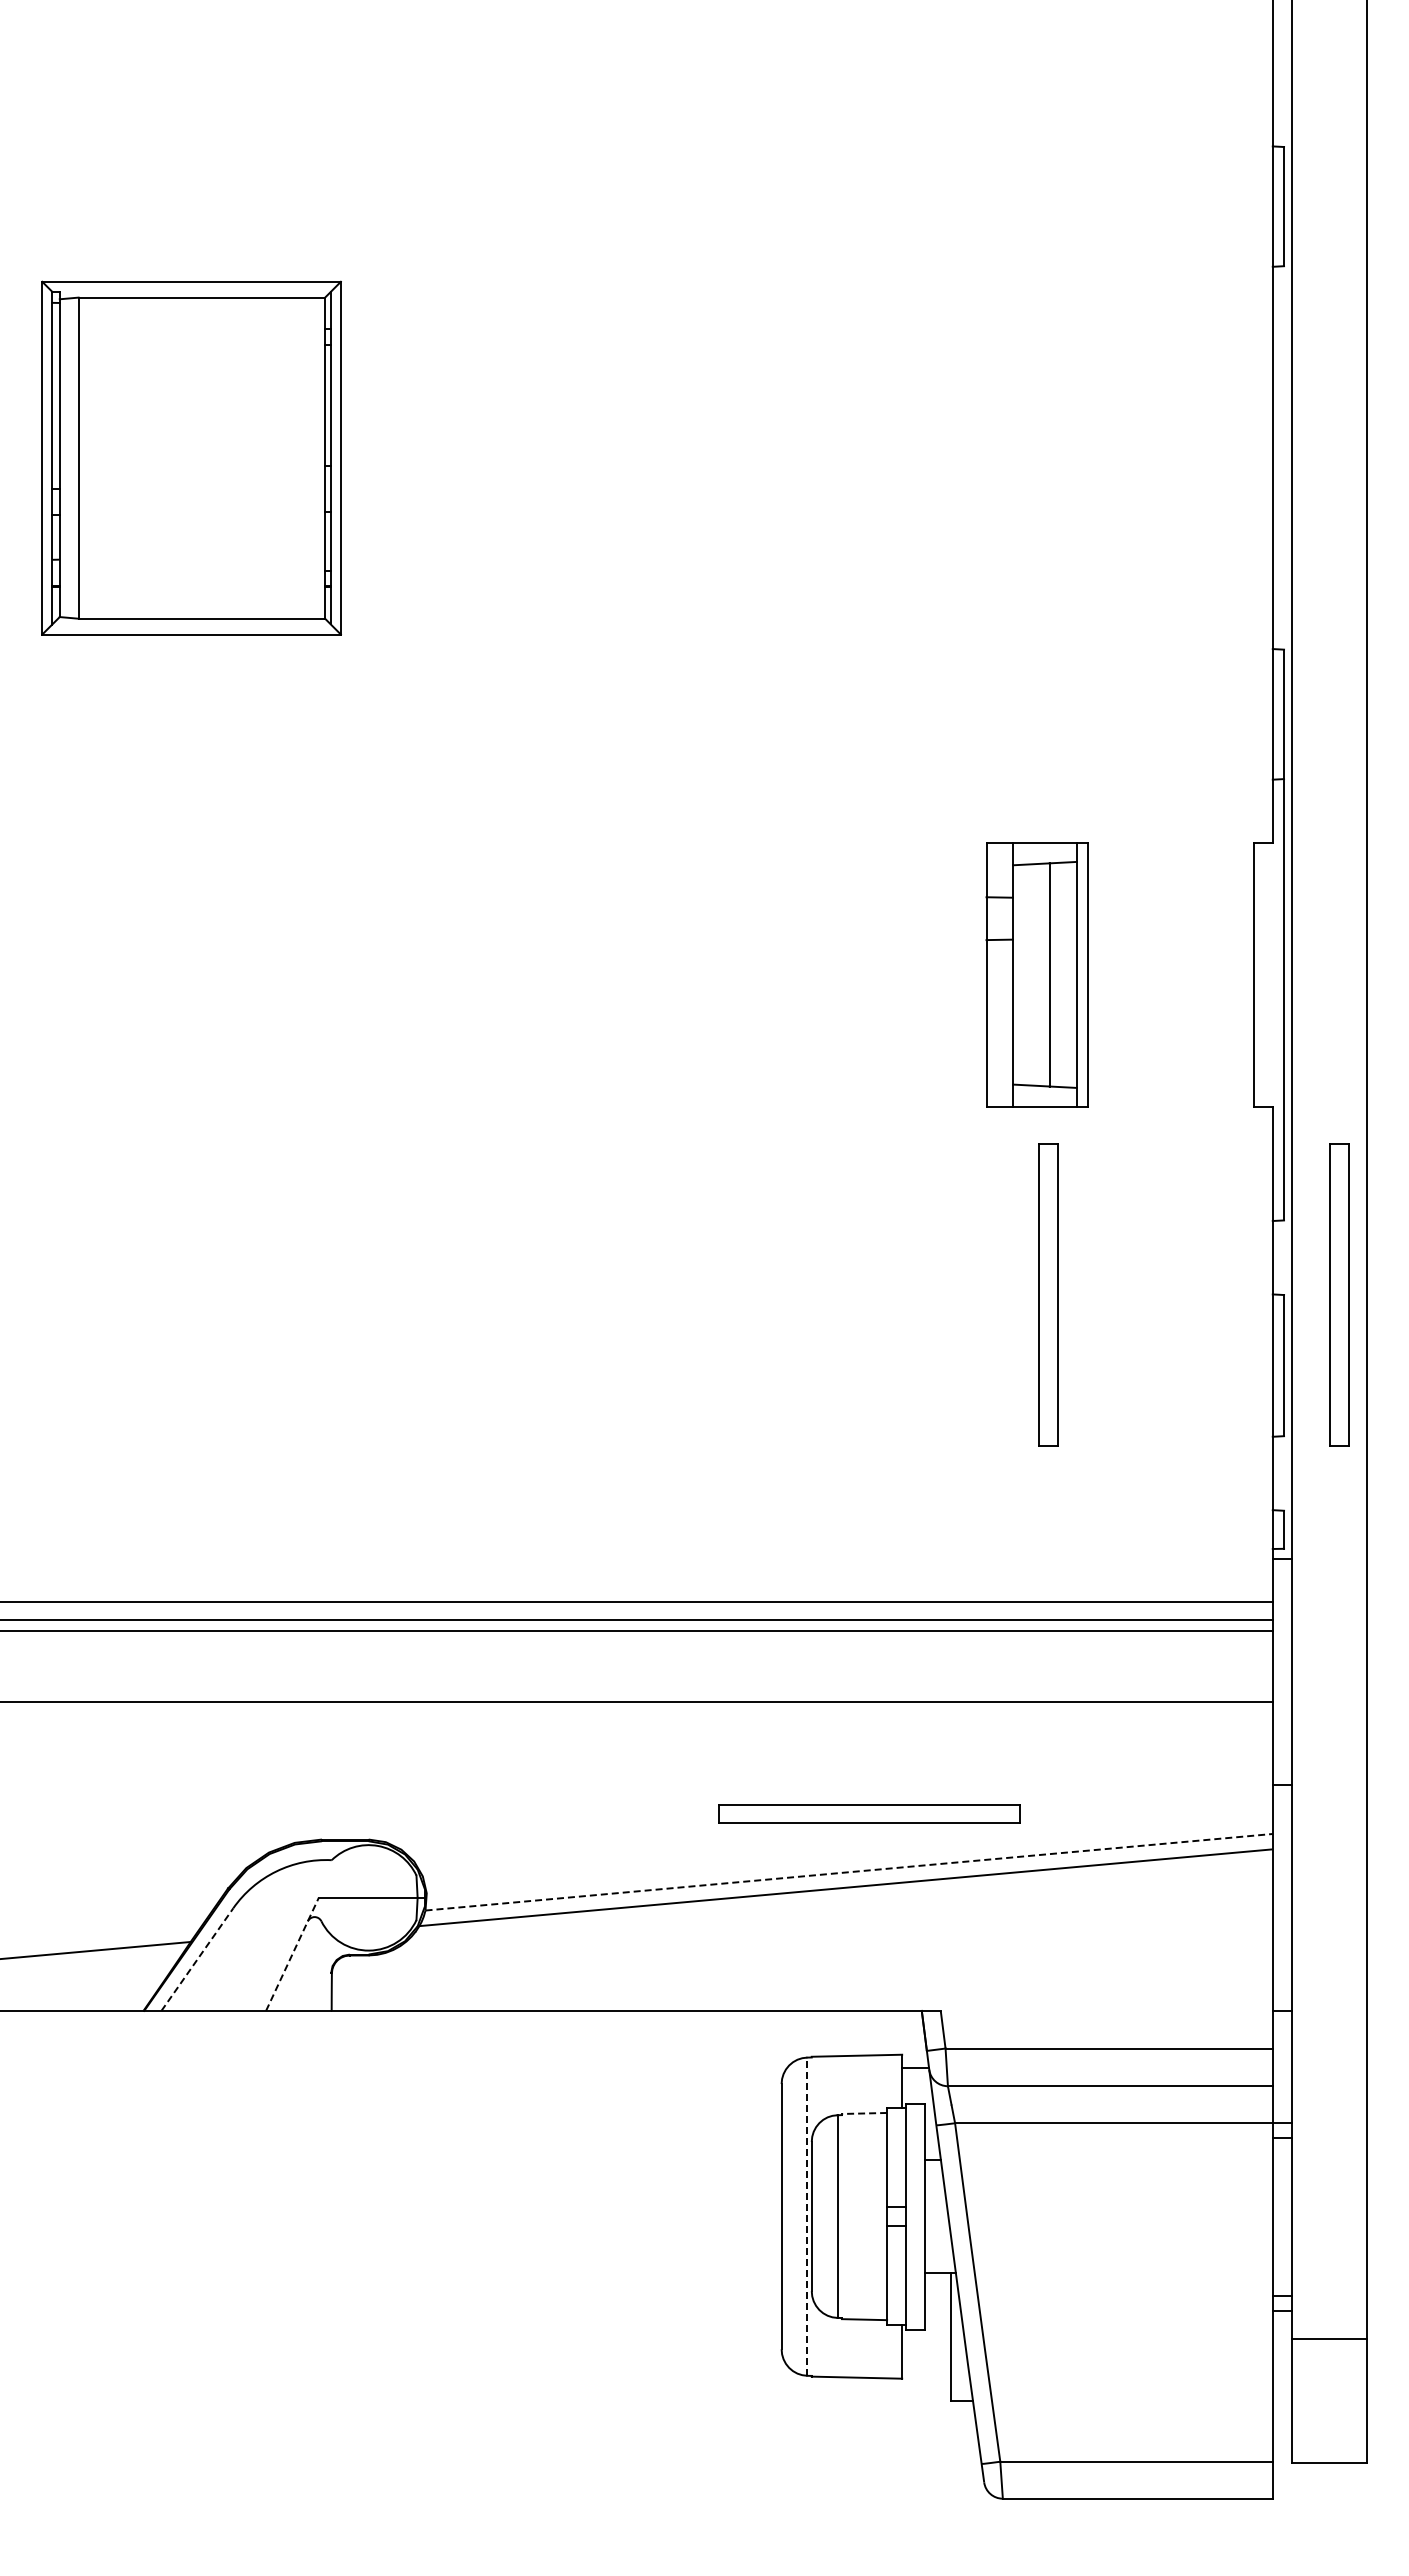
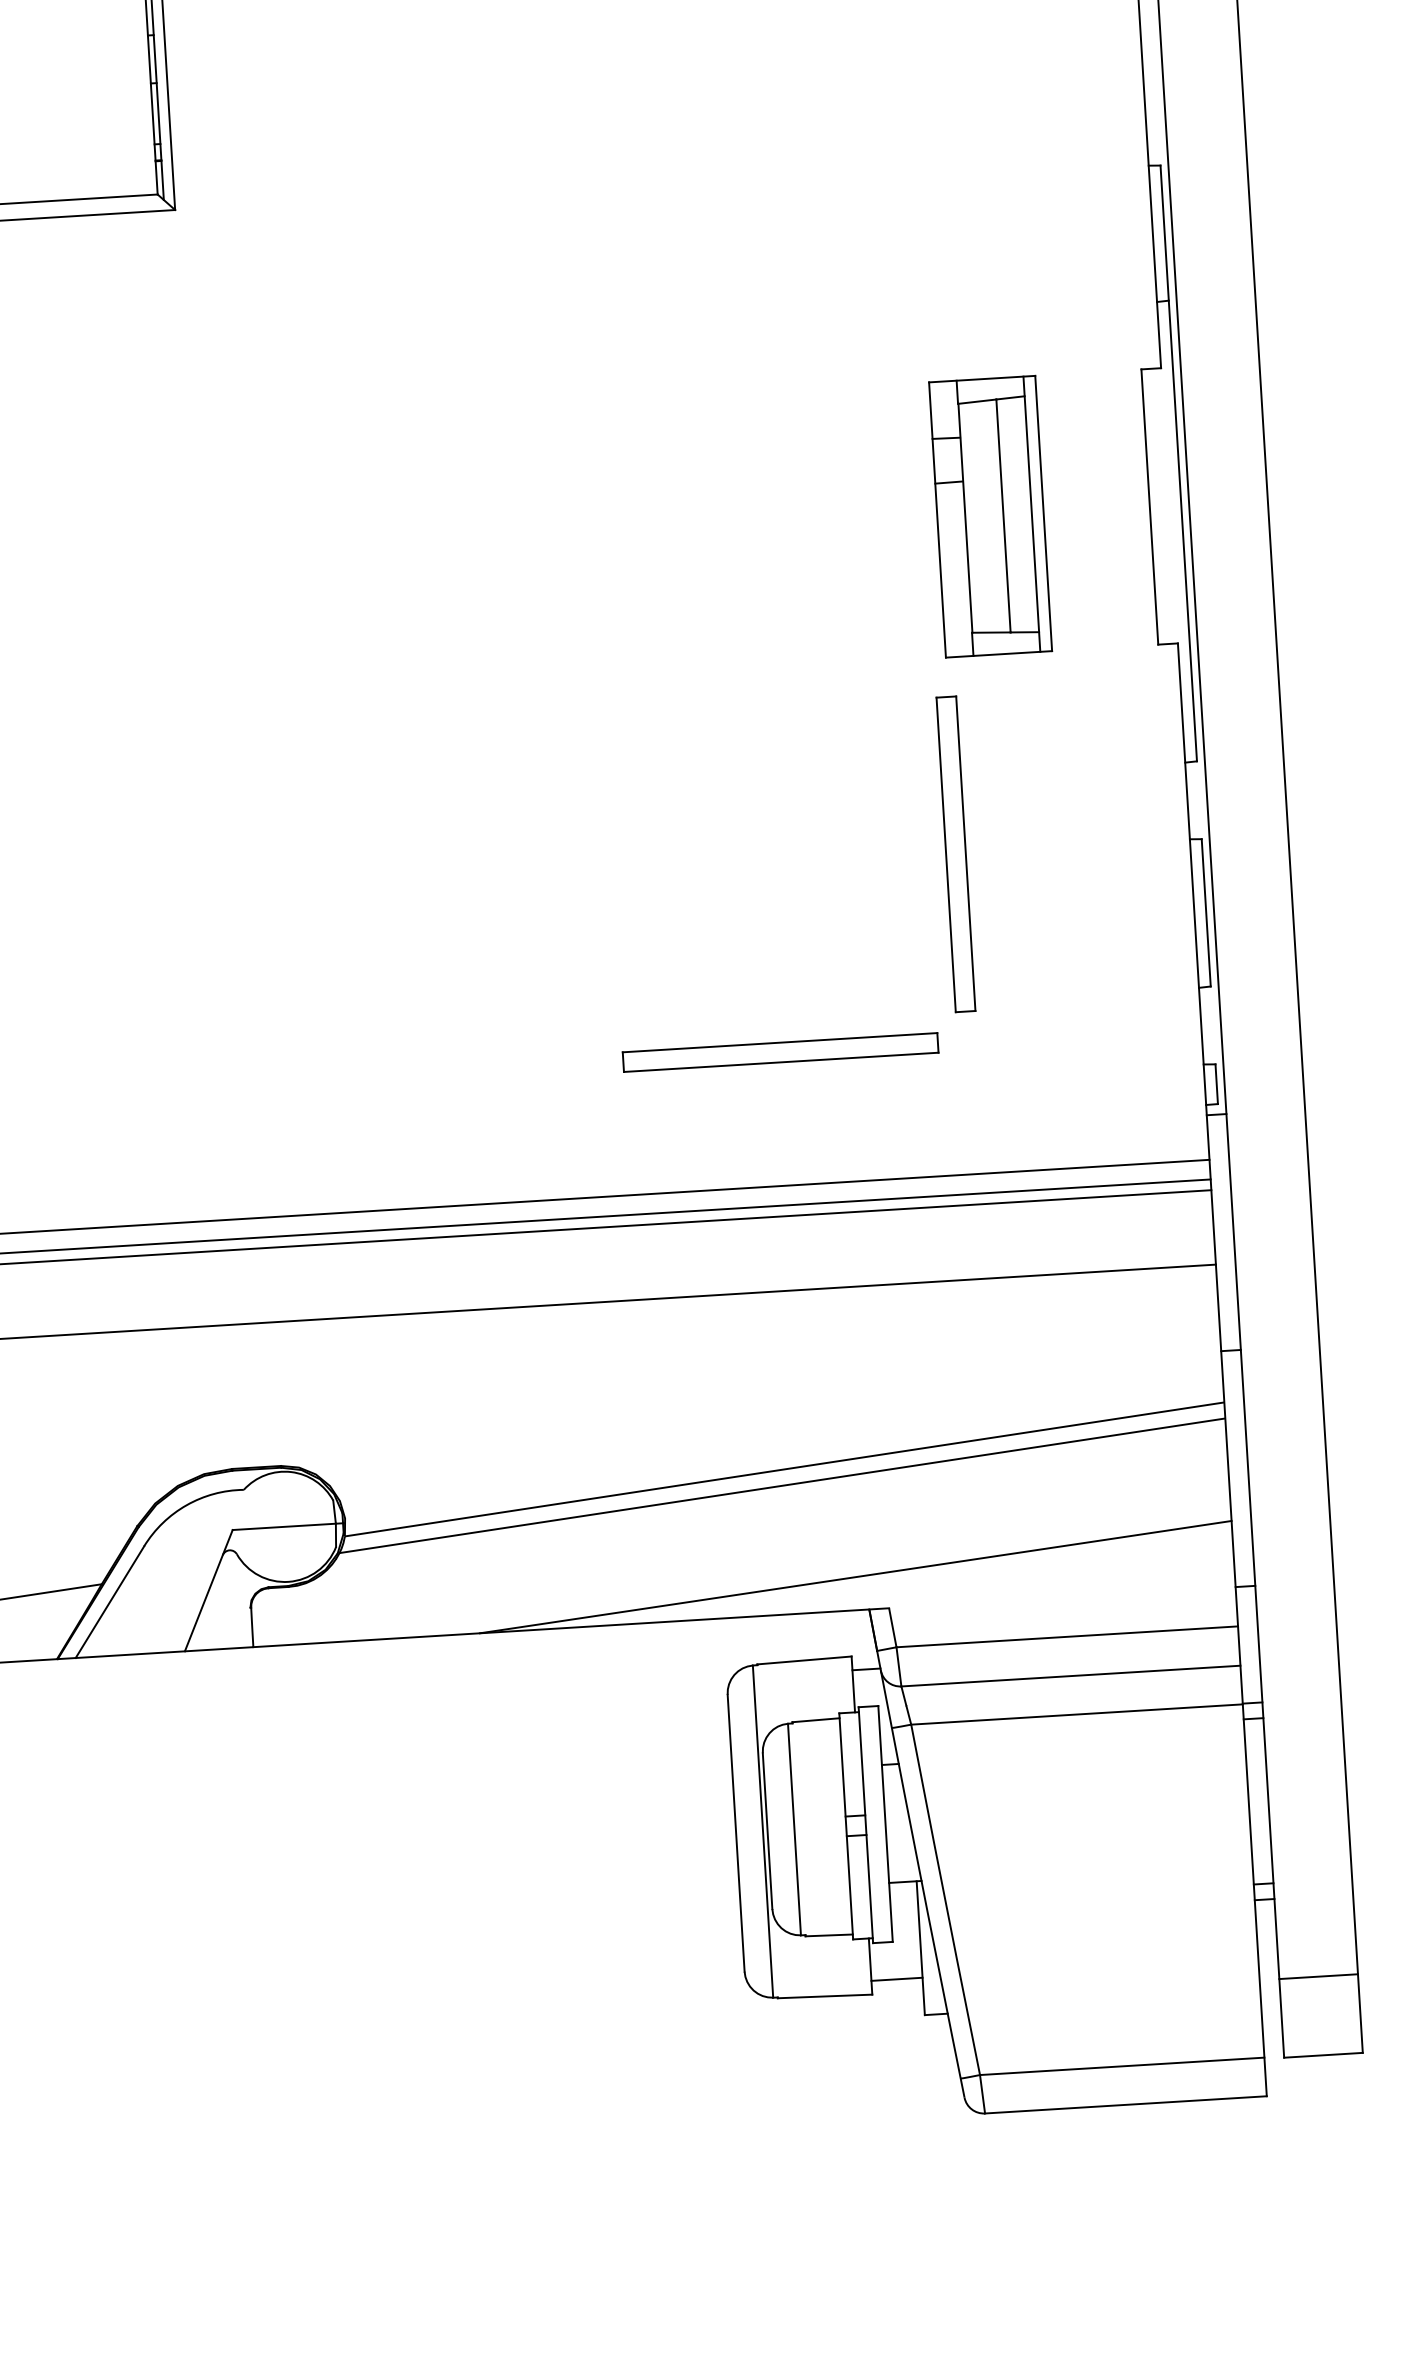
part: (1036, 974) -> (989, 516), moved
part: (1339, 1294) -> (1259, 835), removed
part: (869, 1813) -> (780, 1051), moved
line: (849, 1872) -> (785, 1469), dashed -> solid
line: (292, 1953) -> (208, 1589), dashed -> solid
line: (197, 1959) -> (110, 1602), dashed -> solid
line: (910, 1978) -> (855, 1576), added
line: (864, 2113) -> (816, 1720), dashed -> solid
line: (807, 2216) -> (763, 1831), dashed -> solid
line: (1328, 2338) -> (1317, 1976), moved
line: (926, 2365) -> (896, 1979), added

